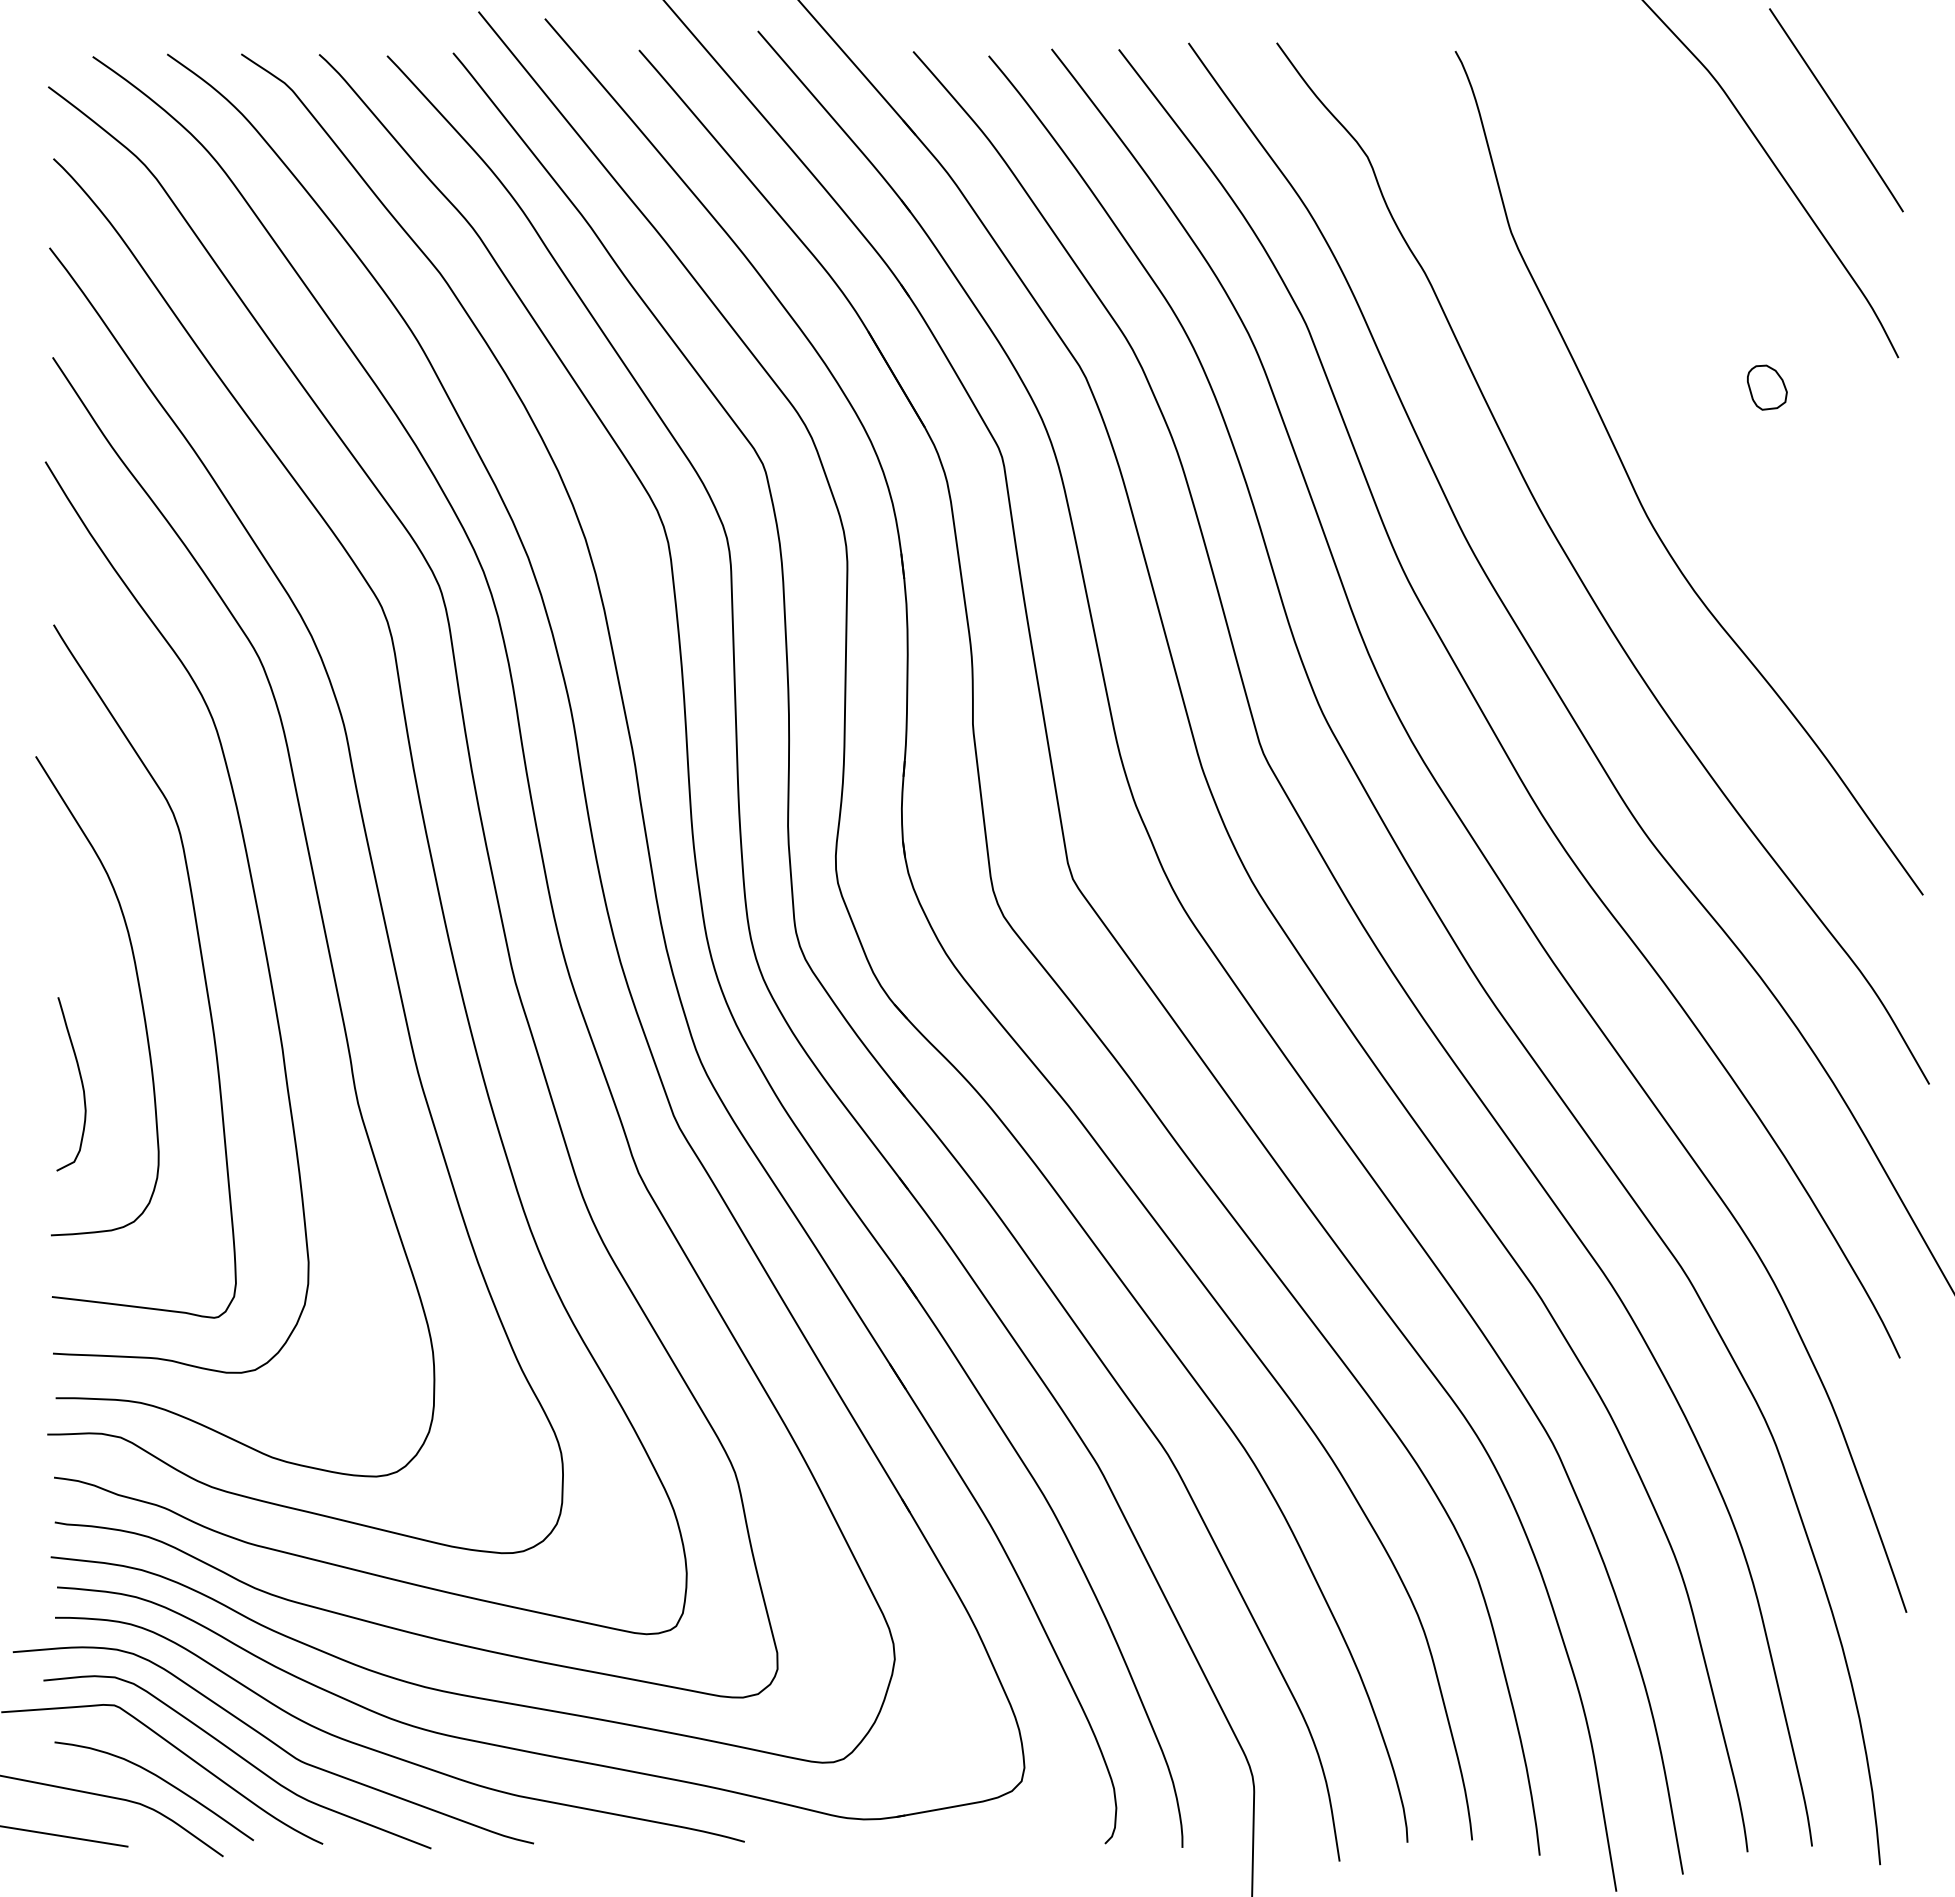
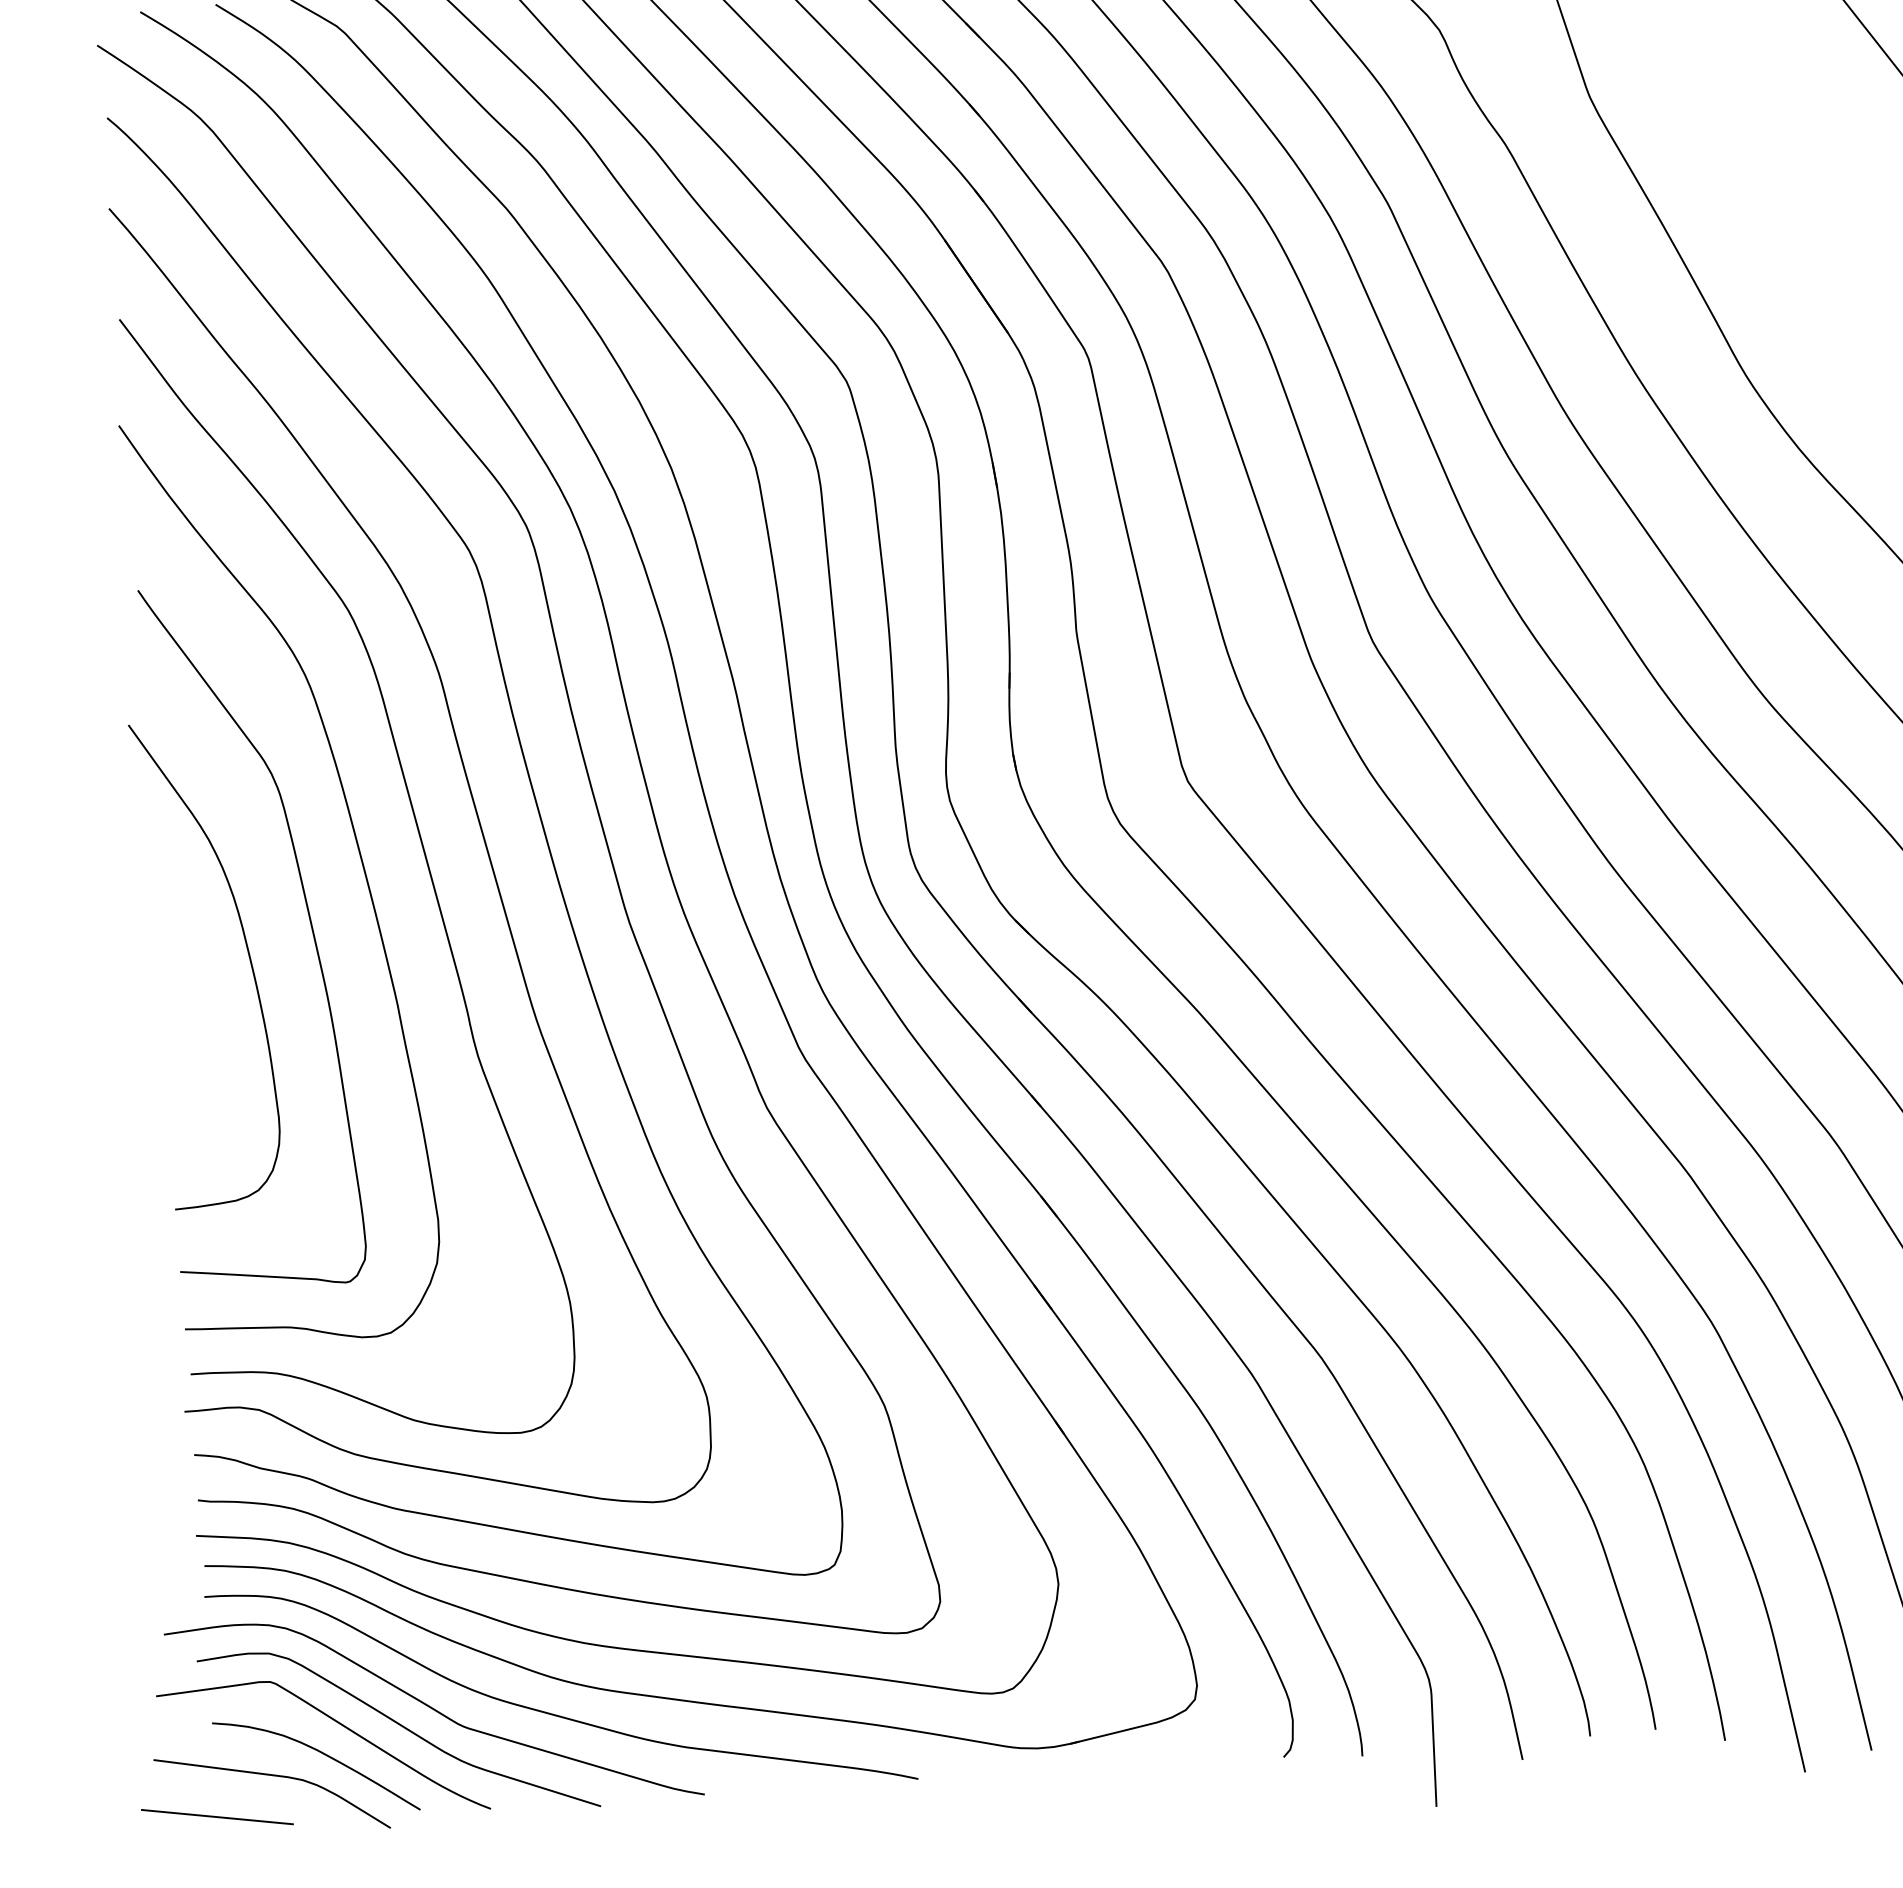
part: (1767, 387) -> (1859, 237), removed
curve: (80, 1080) -> (194, 1050), removed

